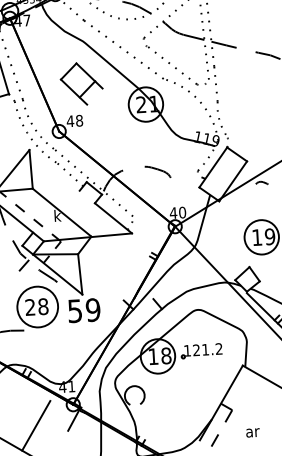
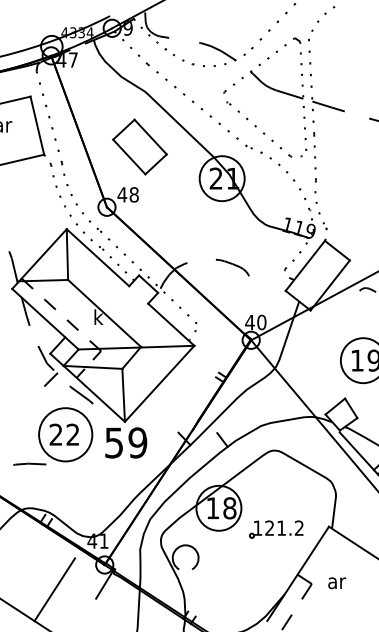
line: (87, 89) -> (155, 164), moved
line: (54, 170) -> (97, 257), added
line: (107, 263) -> (159, 383), added
text: (42, 306) -> (72, 434), 28 -> 22
part: (201, 350) -> (276, 529), moved
text: (253, 433) -> (337, 583), moved

